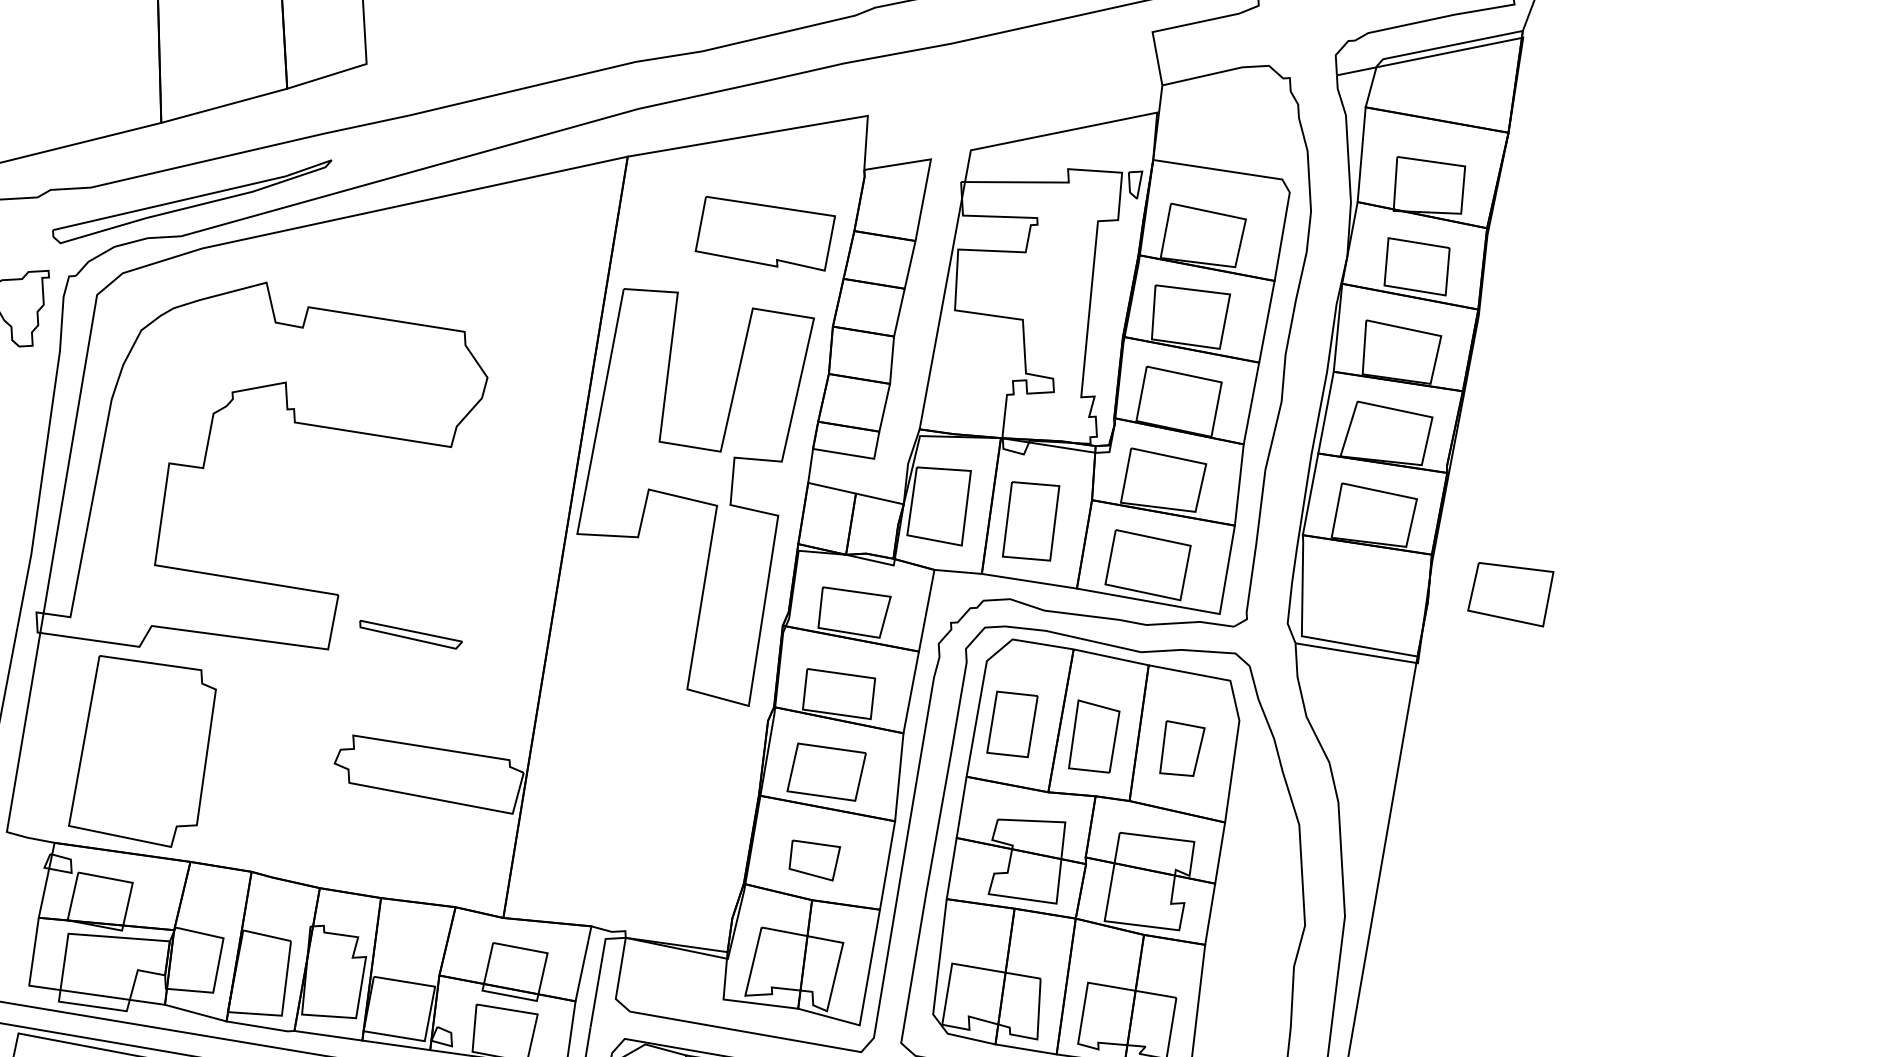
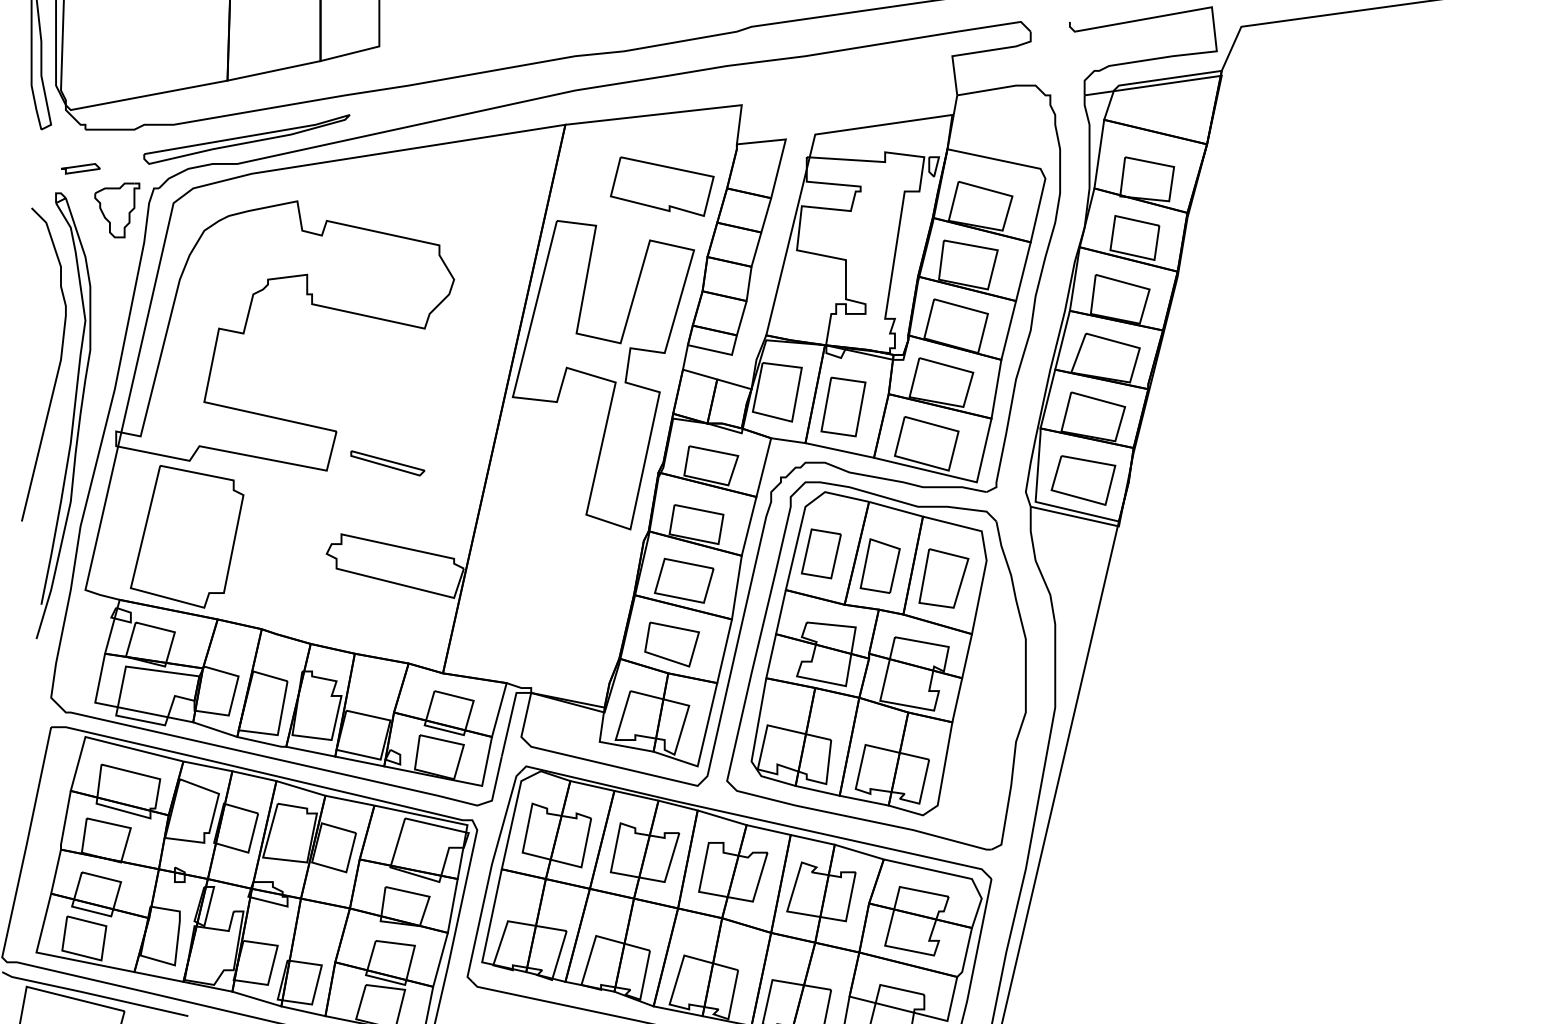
part: (1511, 594) -> (1083, 480), moved
part: (1181, 748) -> (943, 578), size x1.43
part: (814, 860) -> (671, 644), size x1.43

